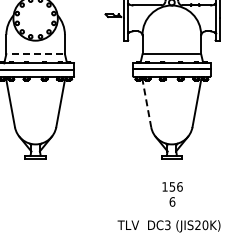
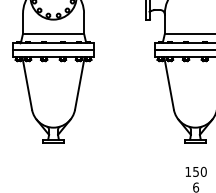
line: (35, 54) -> (53, 34), dashed -> solid
line: (146, 102) -> (169, 84), dashed -> solid
text: (179, 186) -> (203, 171), 156 -> 150

